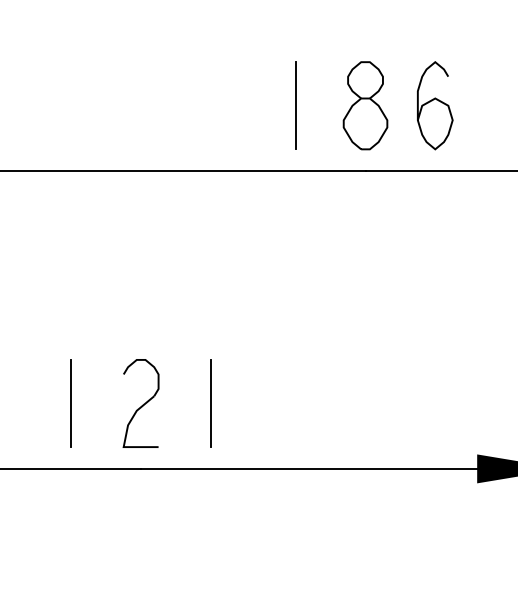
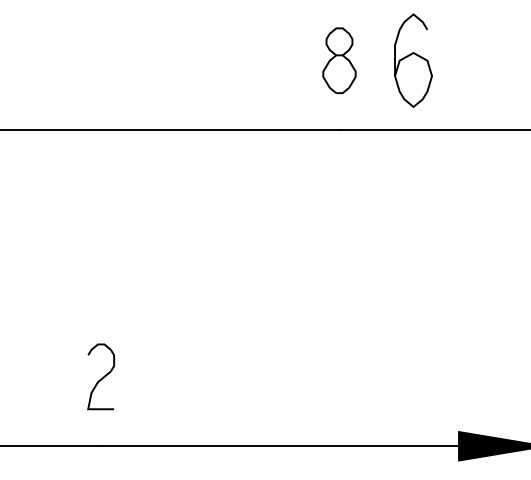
line: (295, 105) -> (265, 60), removed
part: (365, 105) -> (339, 60), size x0.7
line: (71, 403) -> (27, 376), removed
part: (140, 403) -> (100, 376), size x0.7
line: (210, 403) -> (174, 376), removed

